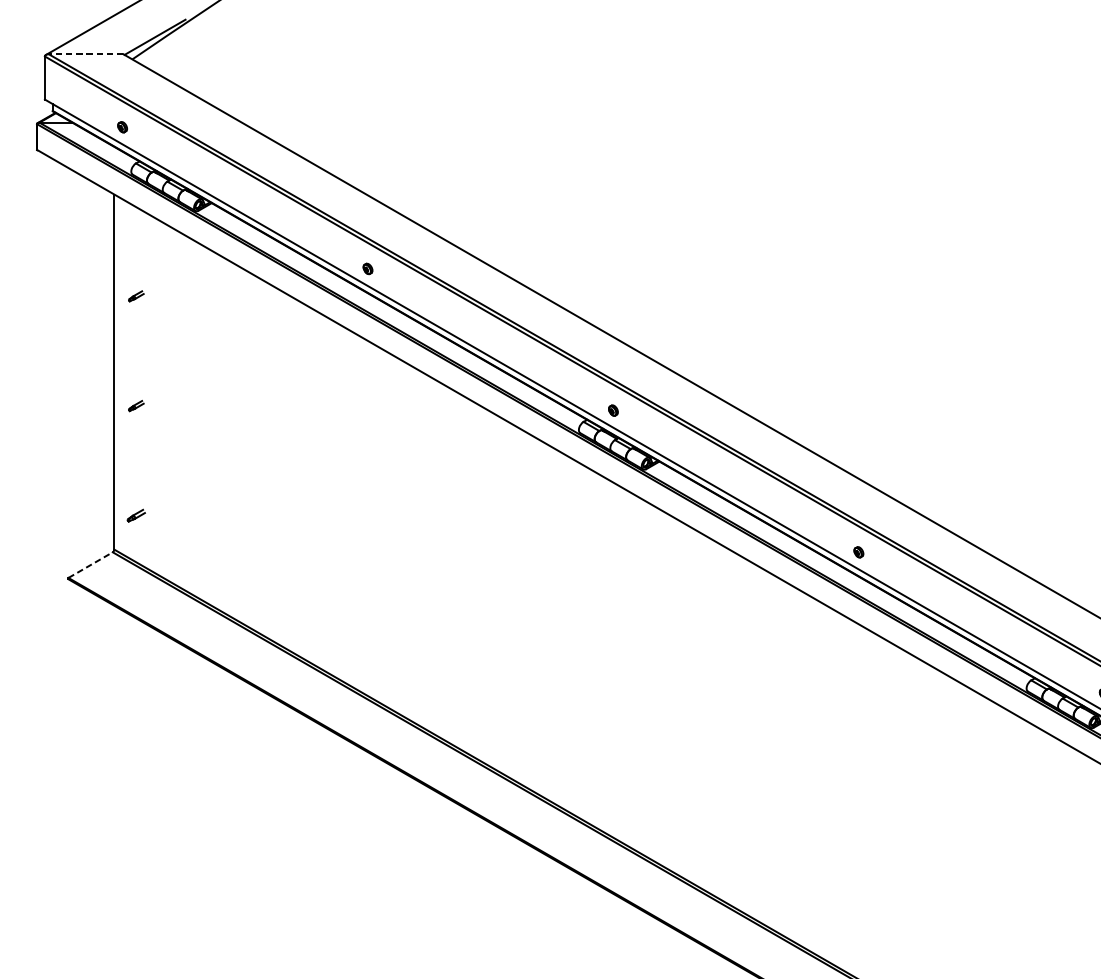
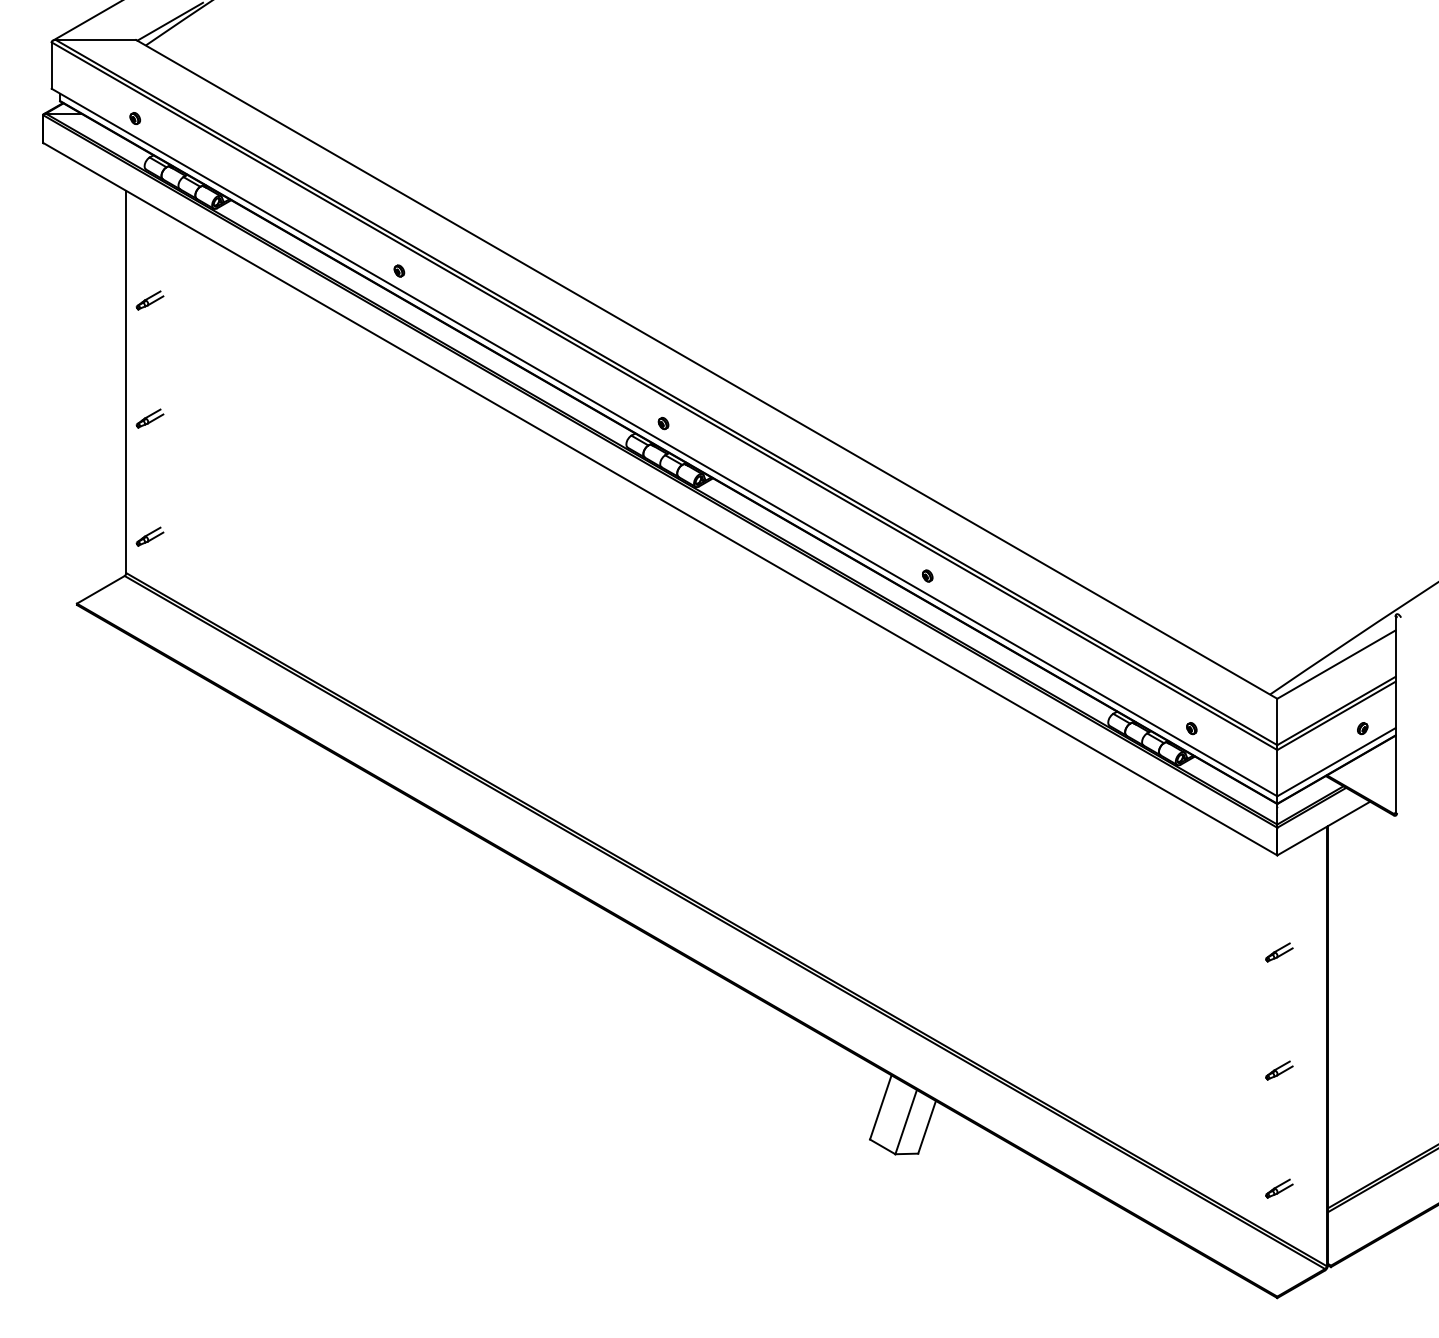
line: (85, 53) -> (95, 39), dashed -> solid
part: (135, 296) -> (149, 300), size x1.67
part: (135, 405) -> (149, 418), size x1.67
part: (135, 515) -> (149, 536), size x1.43
line: (90, 564) -> (100, 589), dashed -> solid

